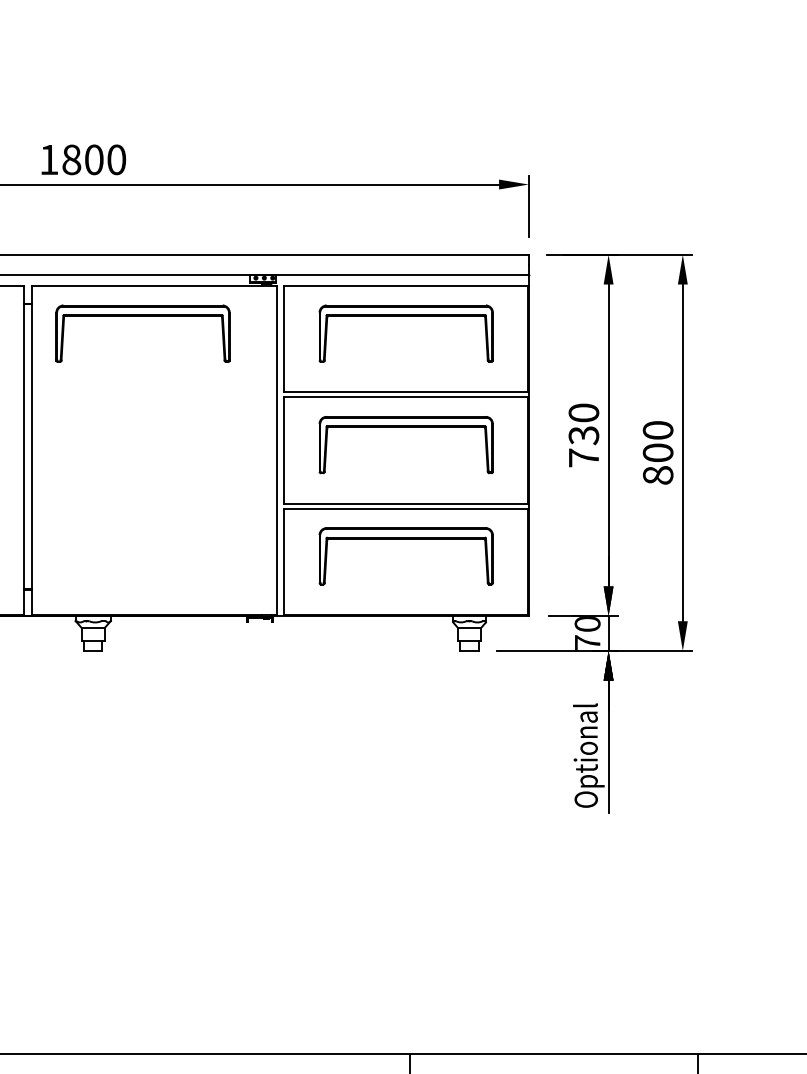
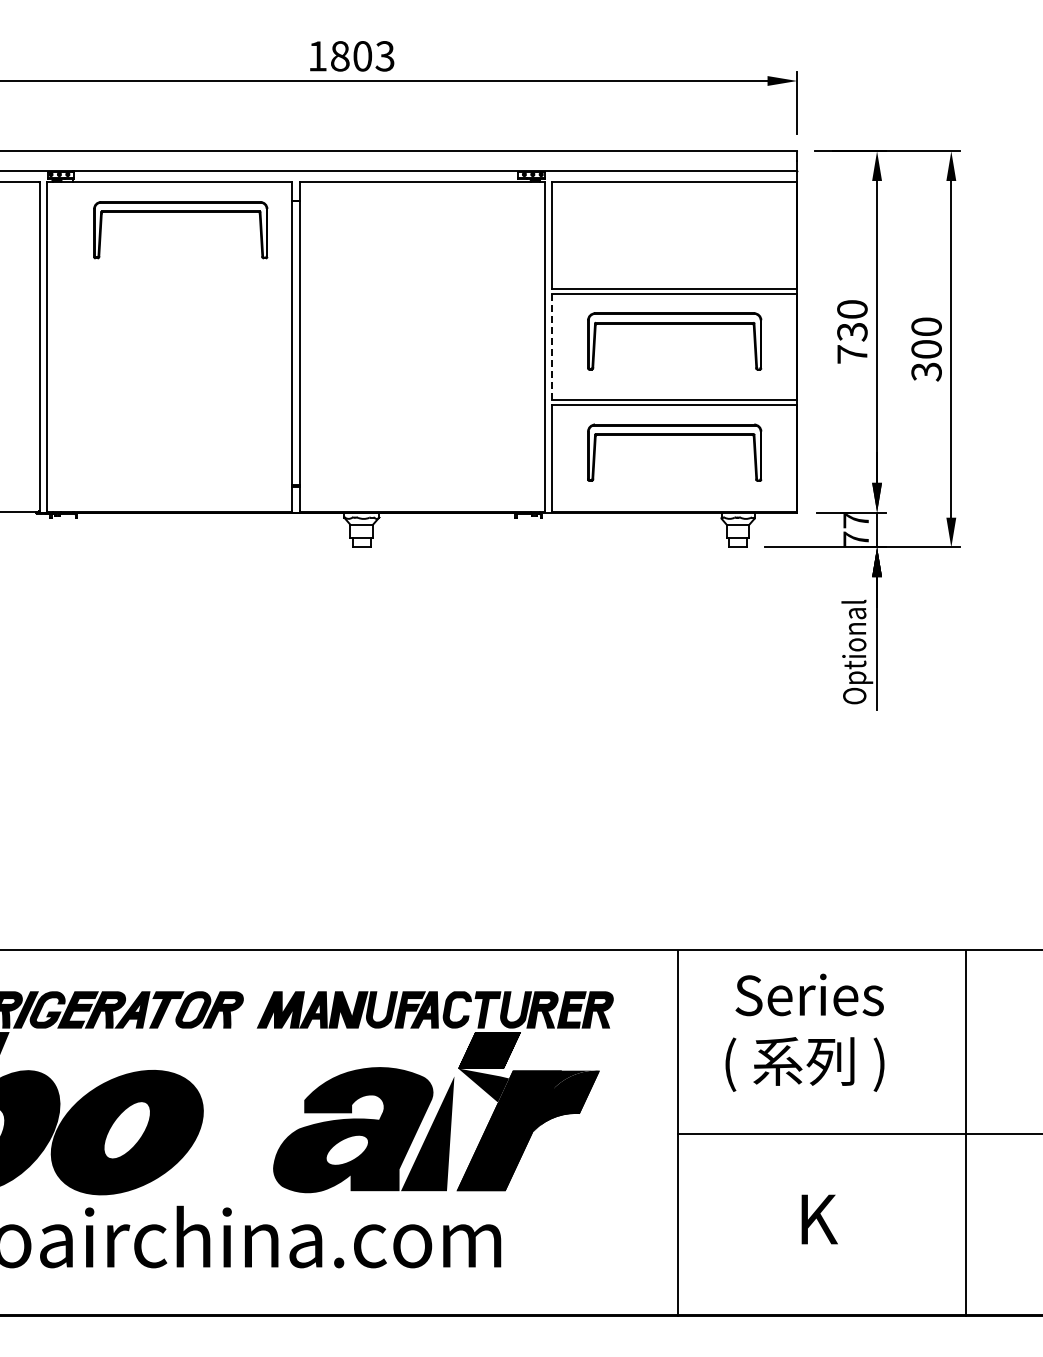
text: (116, 160) -> (384, 56), 1800 -> 1803
part: (143, 316) -> (411, 212), removed
part: (406, 316) -> (674, 212), removed
line: (284, 450) -> (552, 346), solid -> dashed
text: (658, 475) -> (926, 371), 800 -> 300
text: (588, 625) -> (856, 521), 70 -> 77

